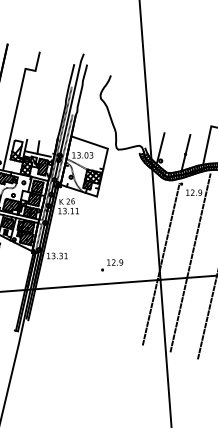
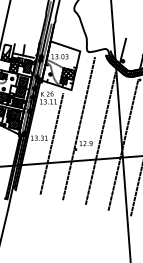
line: (106, 243) -> (79, 128), added
line: (132, 256) -> (100, 138), added
line: (72, 262) -> (51, 143), added

